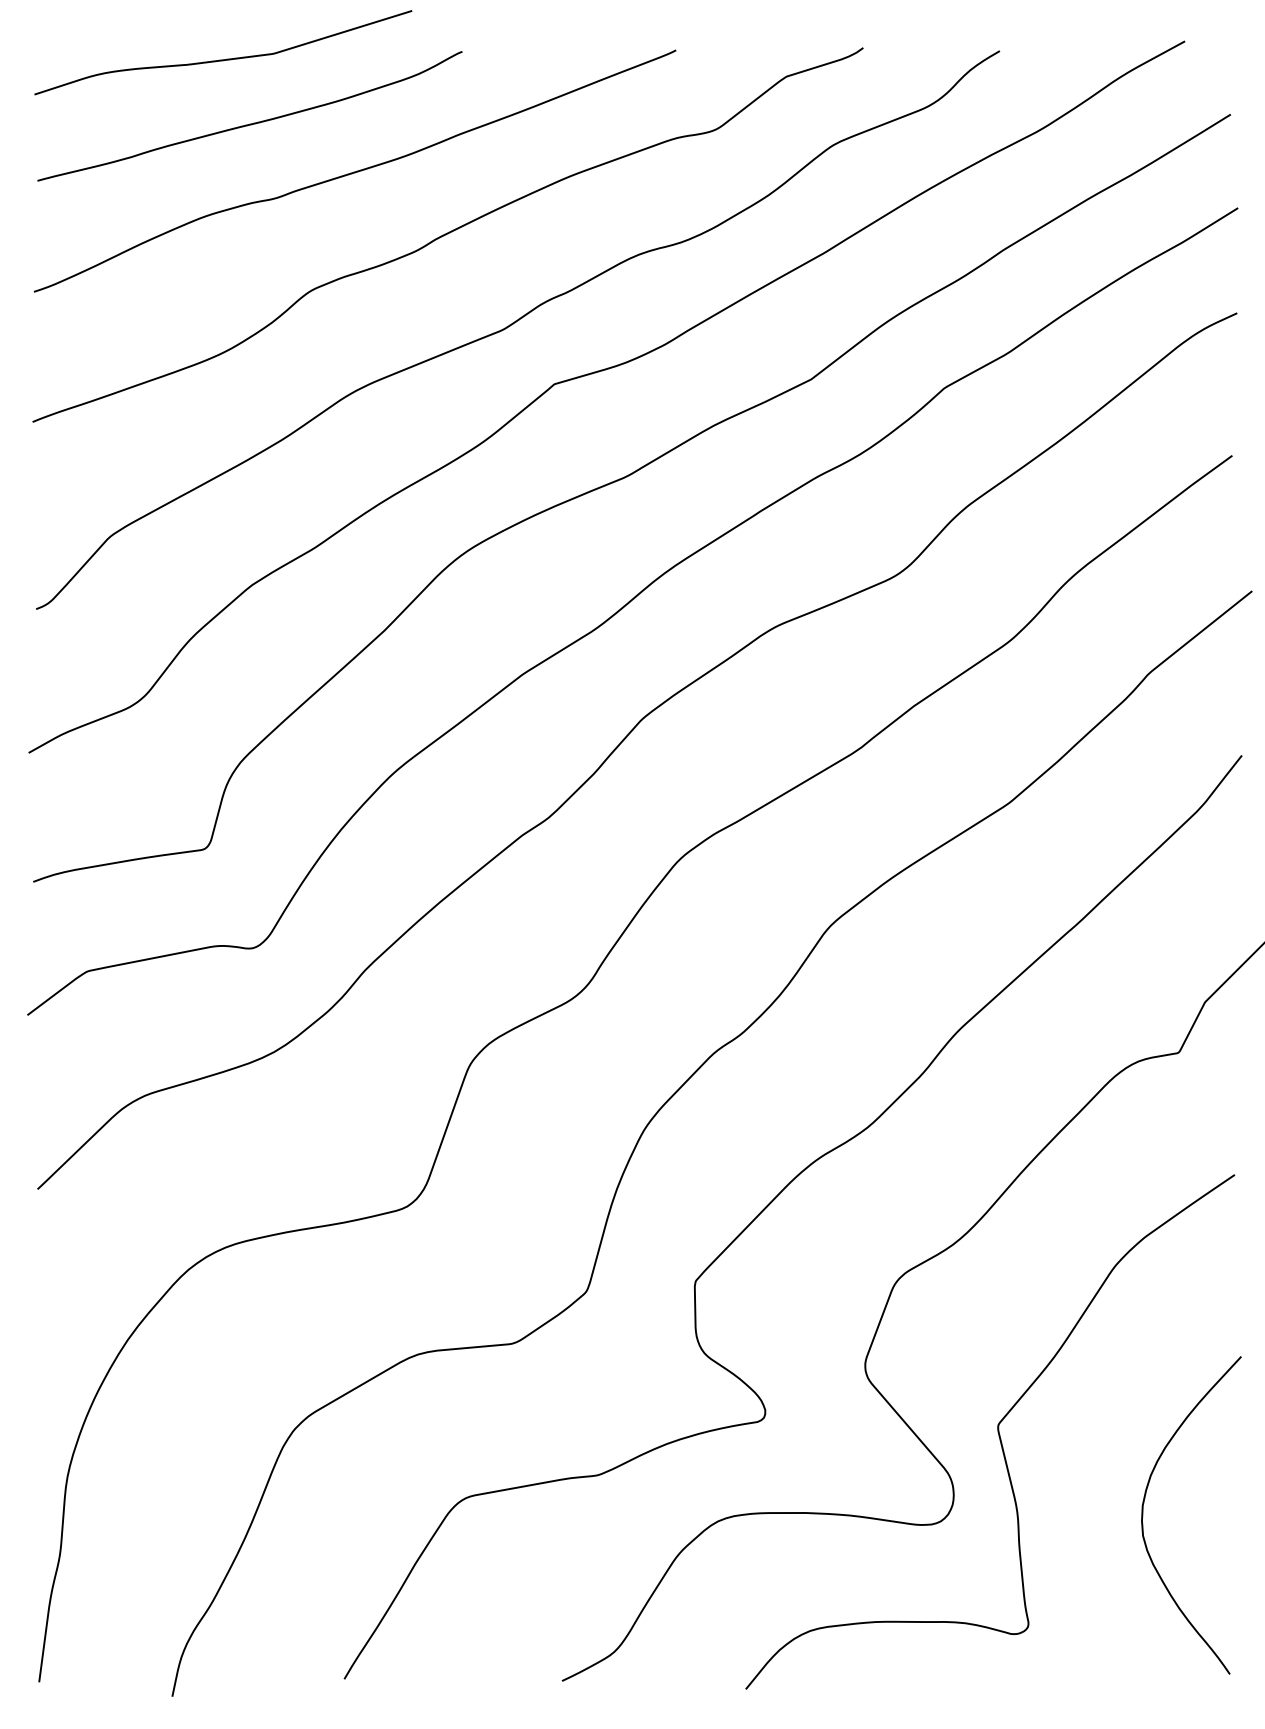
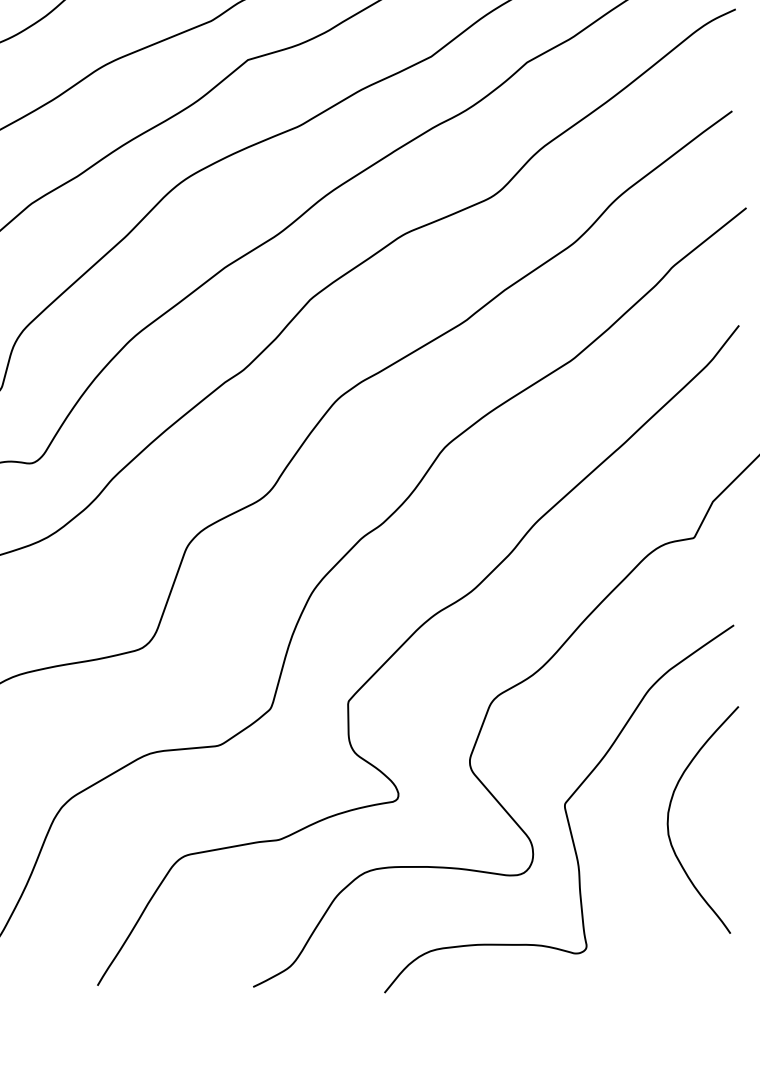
curve: (1143, 1515) -> (668, 820), moved

